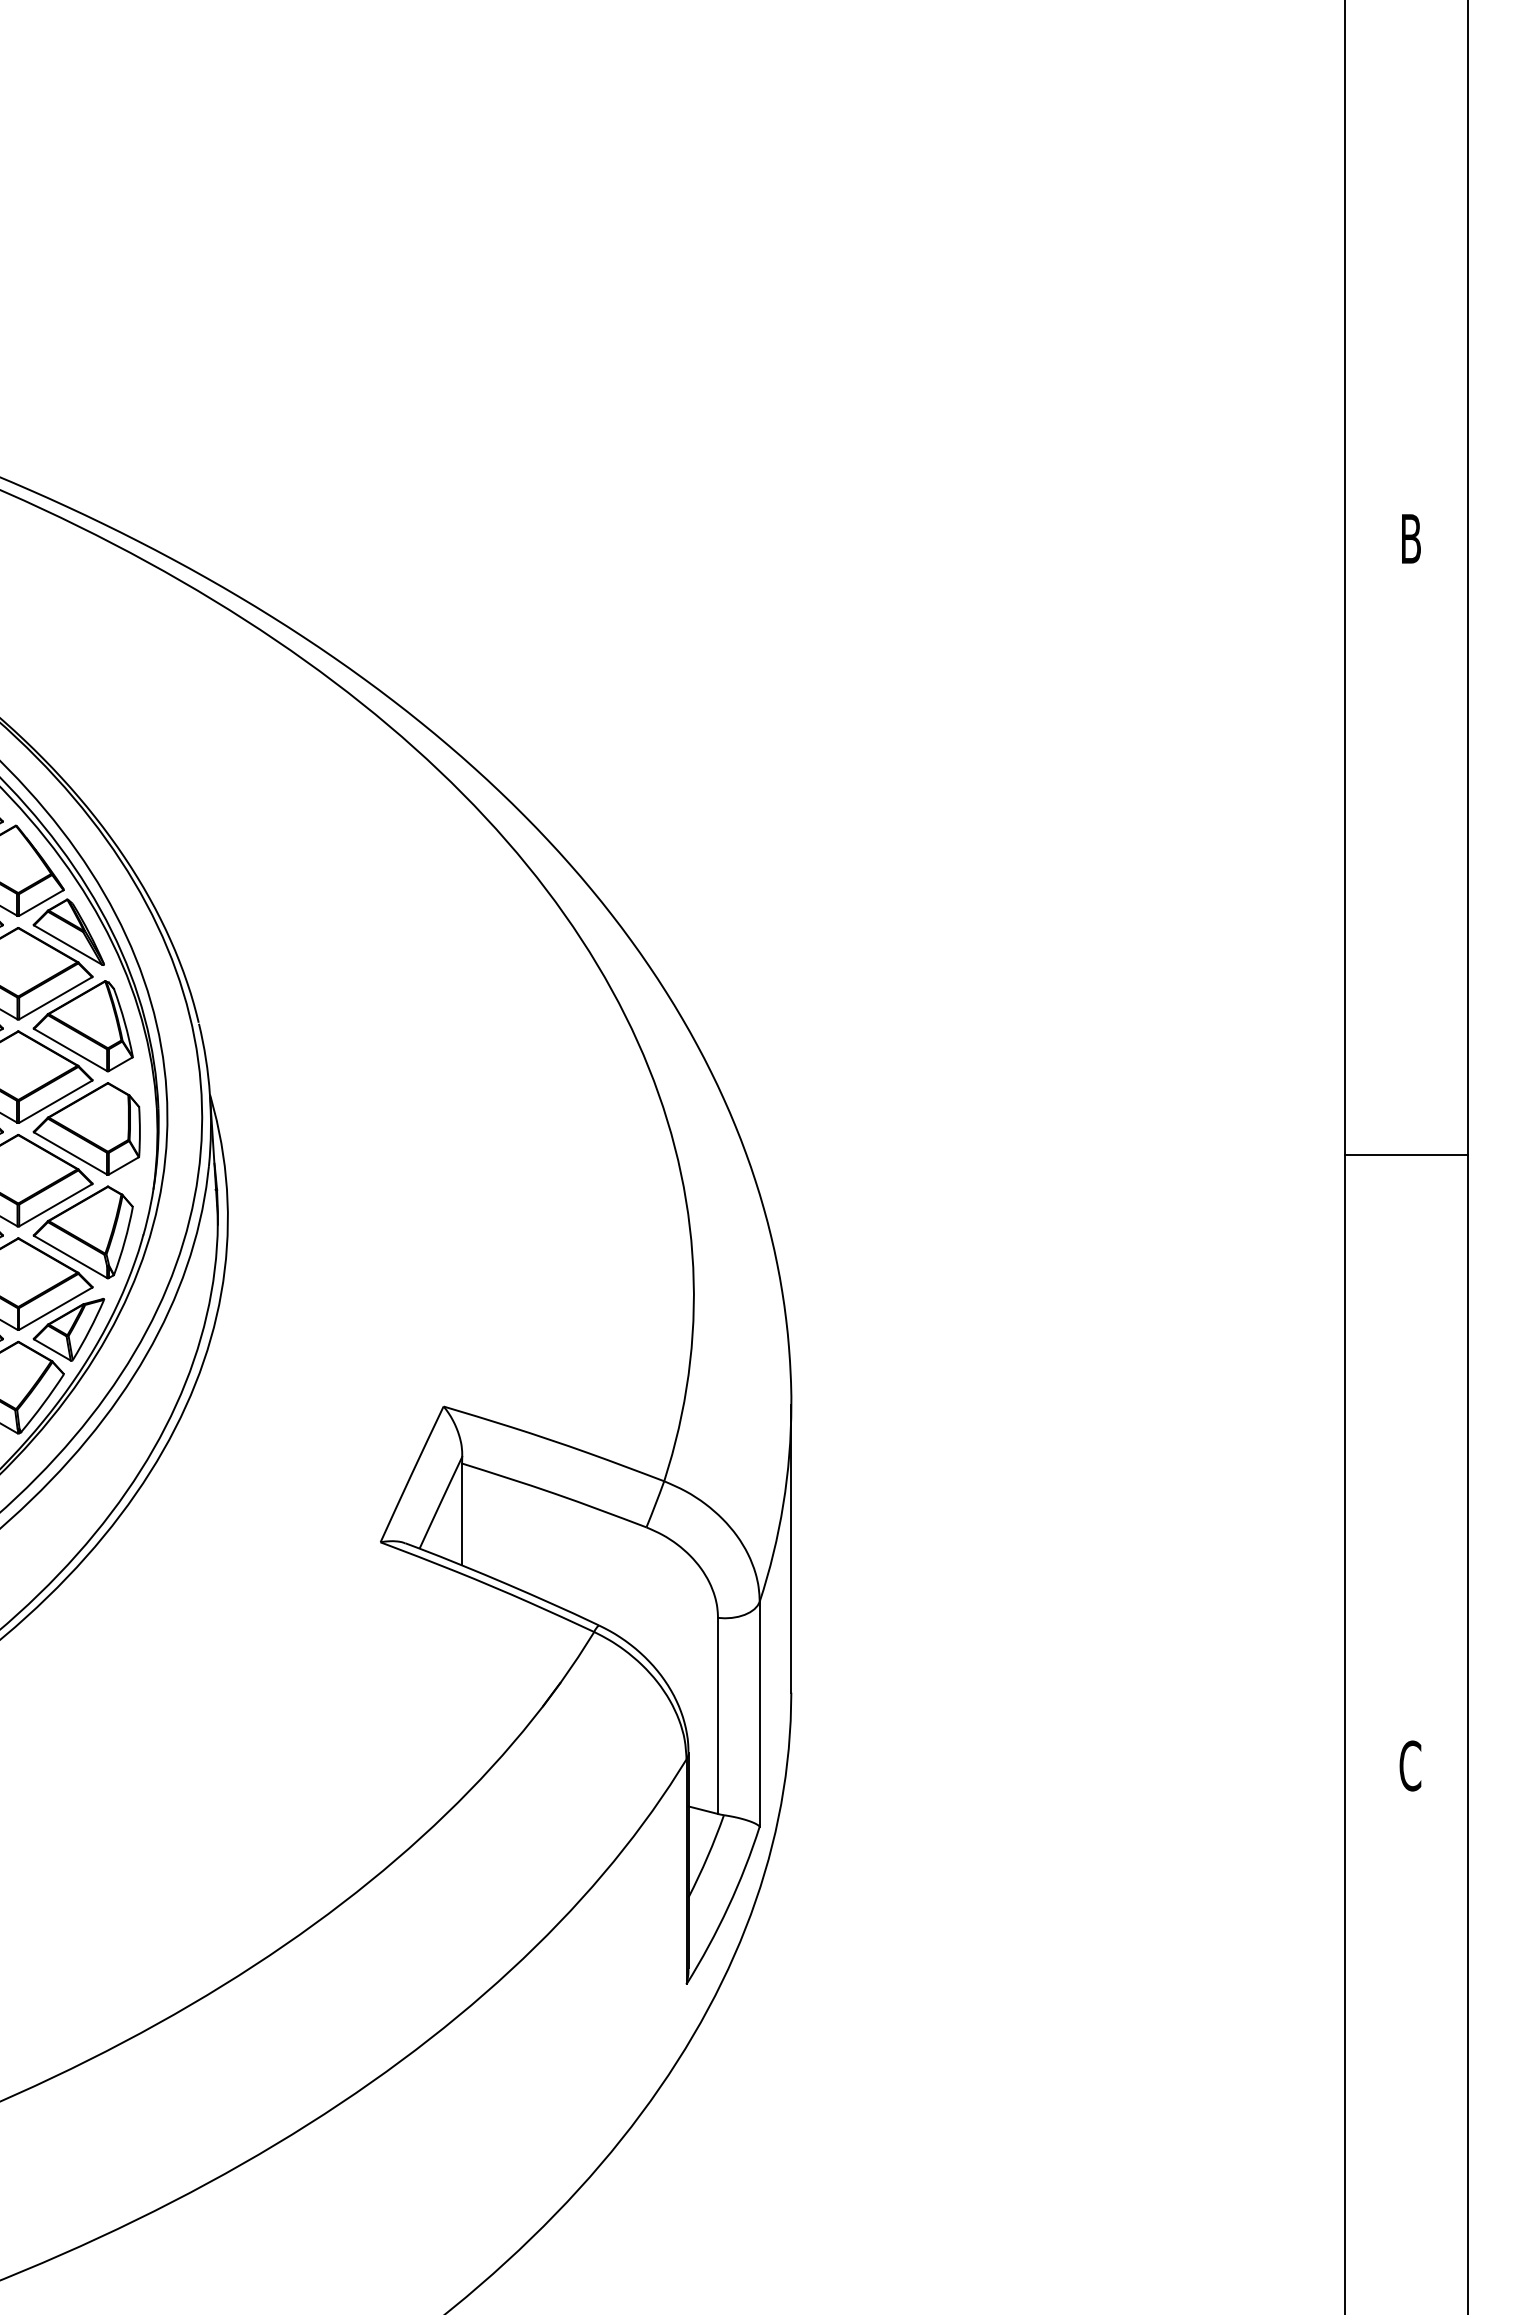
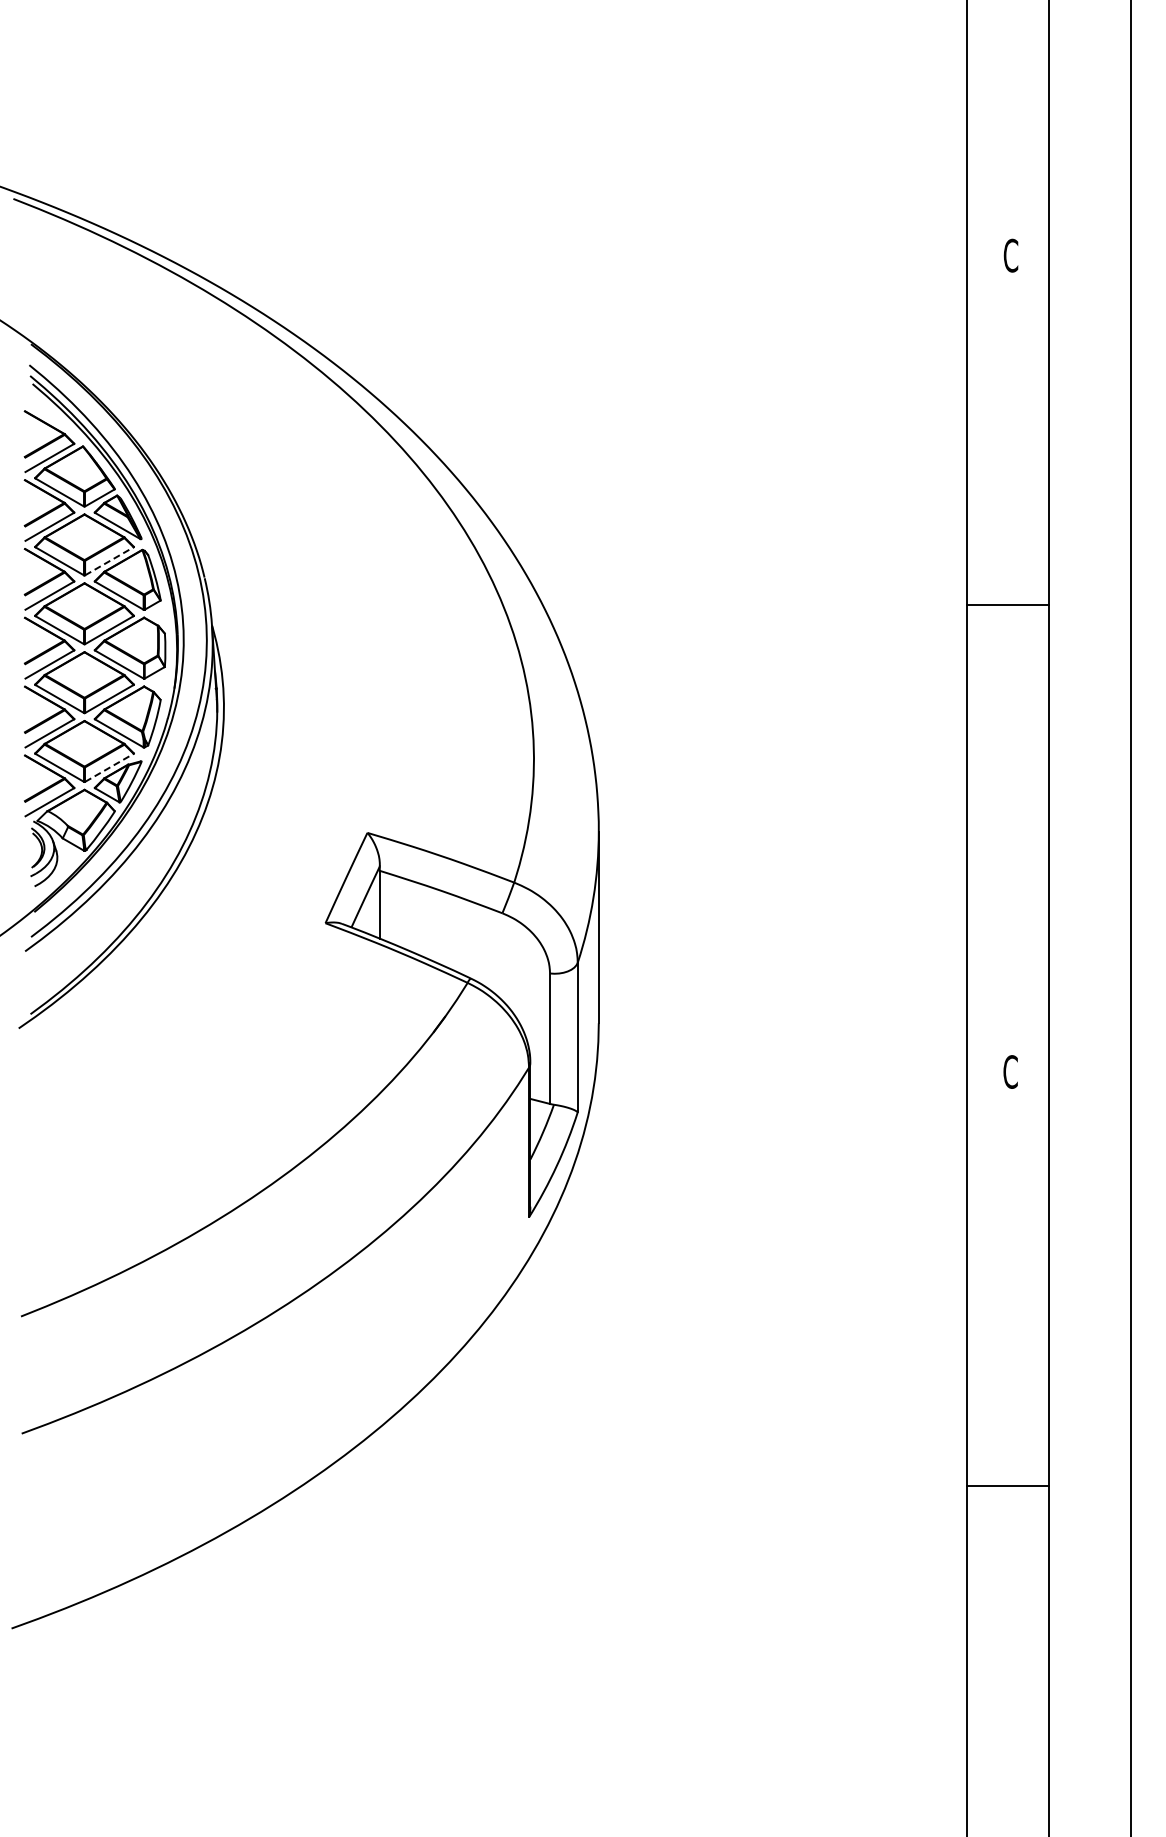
text: (1410, 538) -> (1010, 255), B -> C
line: (55, 998) -> (109, 561), solid -> dashed
line: (1407, 1154) -> (1008, 604), moved
line: (55, 1308) -> (109, 767), solid -> dashed

